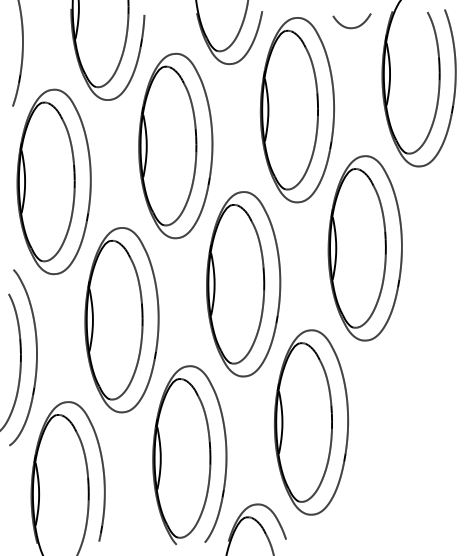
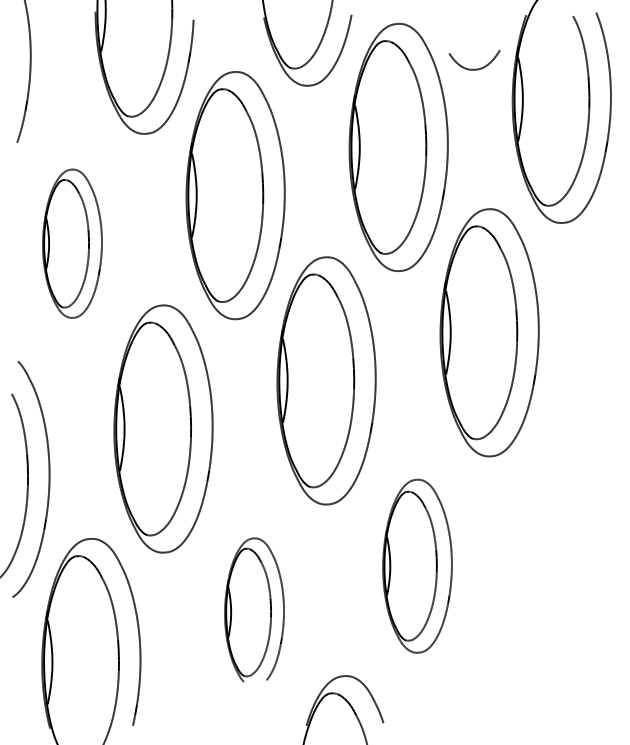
curve: (351, 27) -> (473, 68), moved
part: (53, 181) -> (71, 243), size x0.6
part: (311, 422) -> (417, 566), size x0.7
part: (189, 454) -> (254, 609), size x0.6

